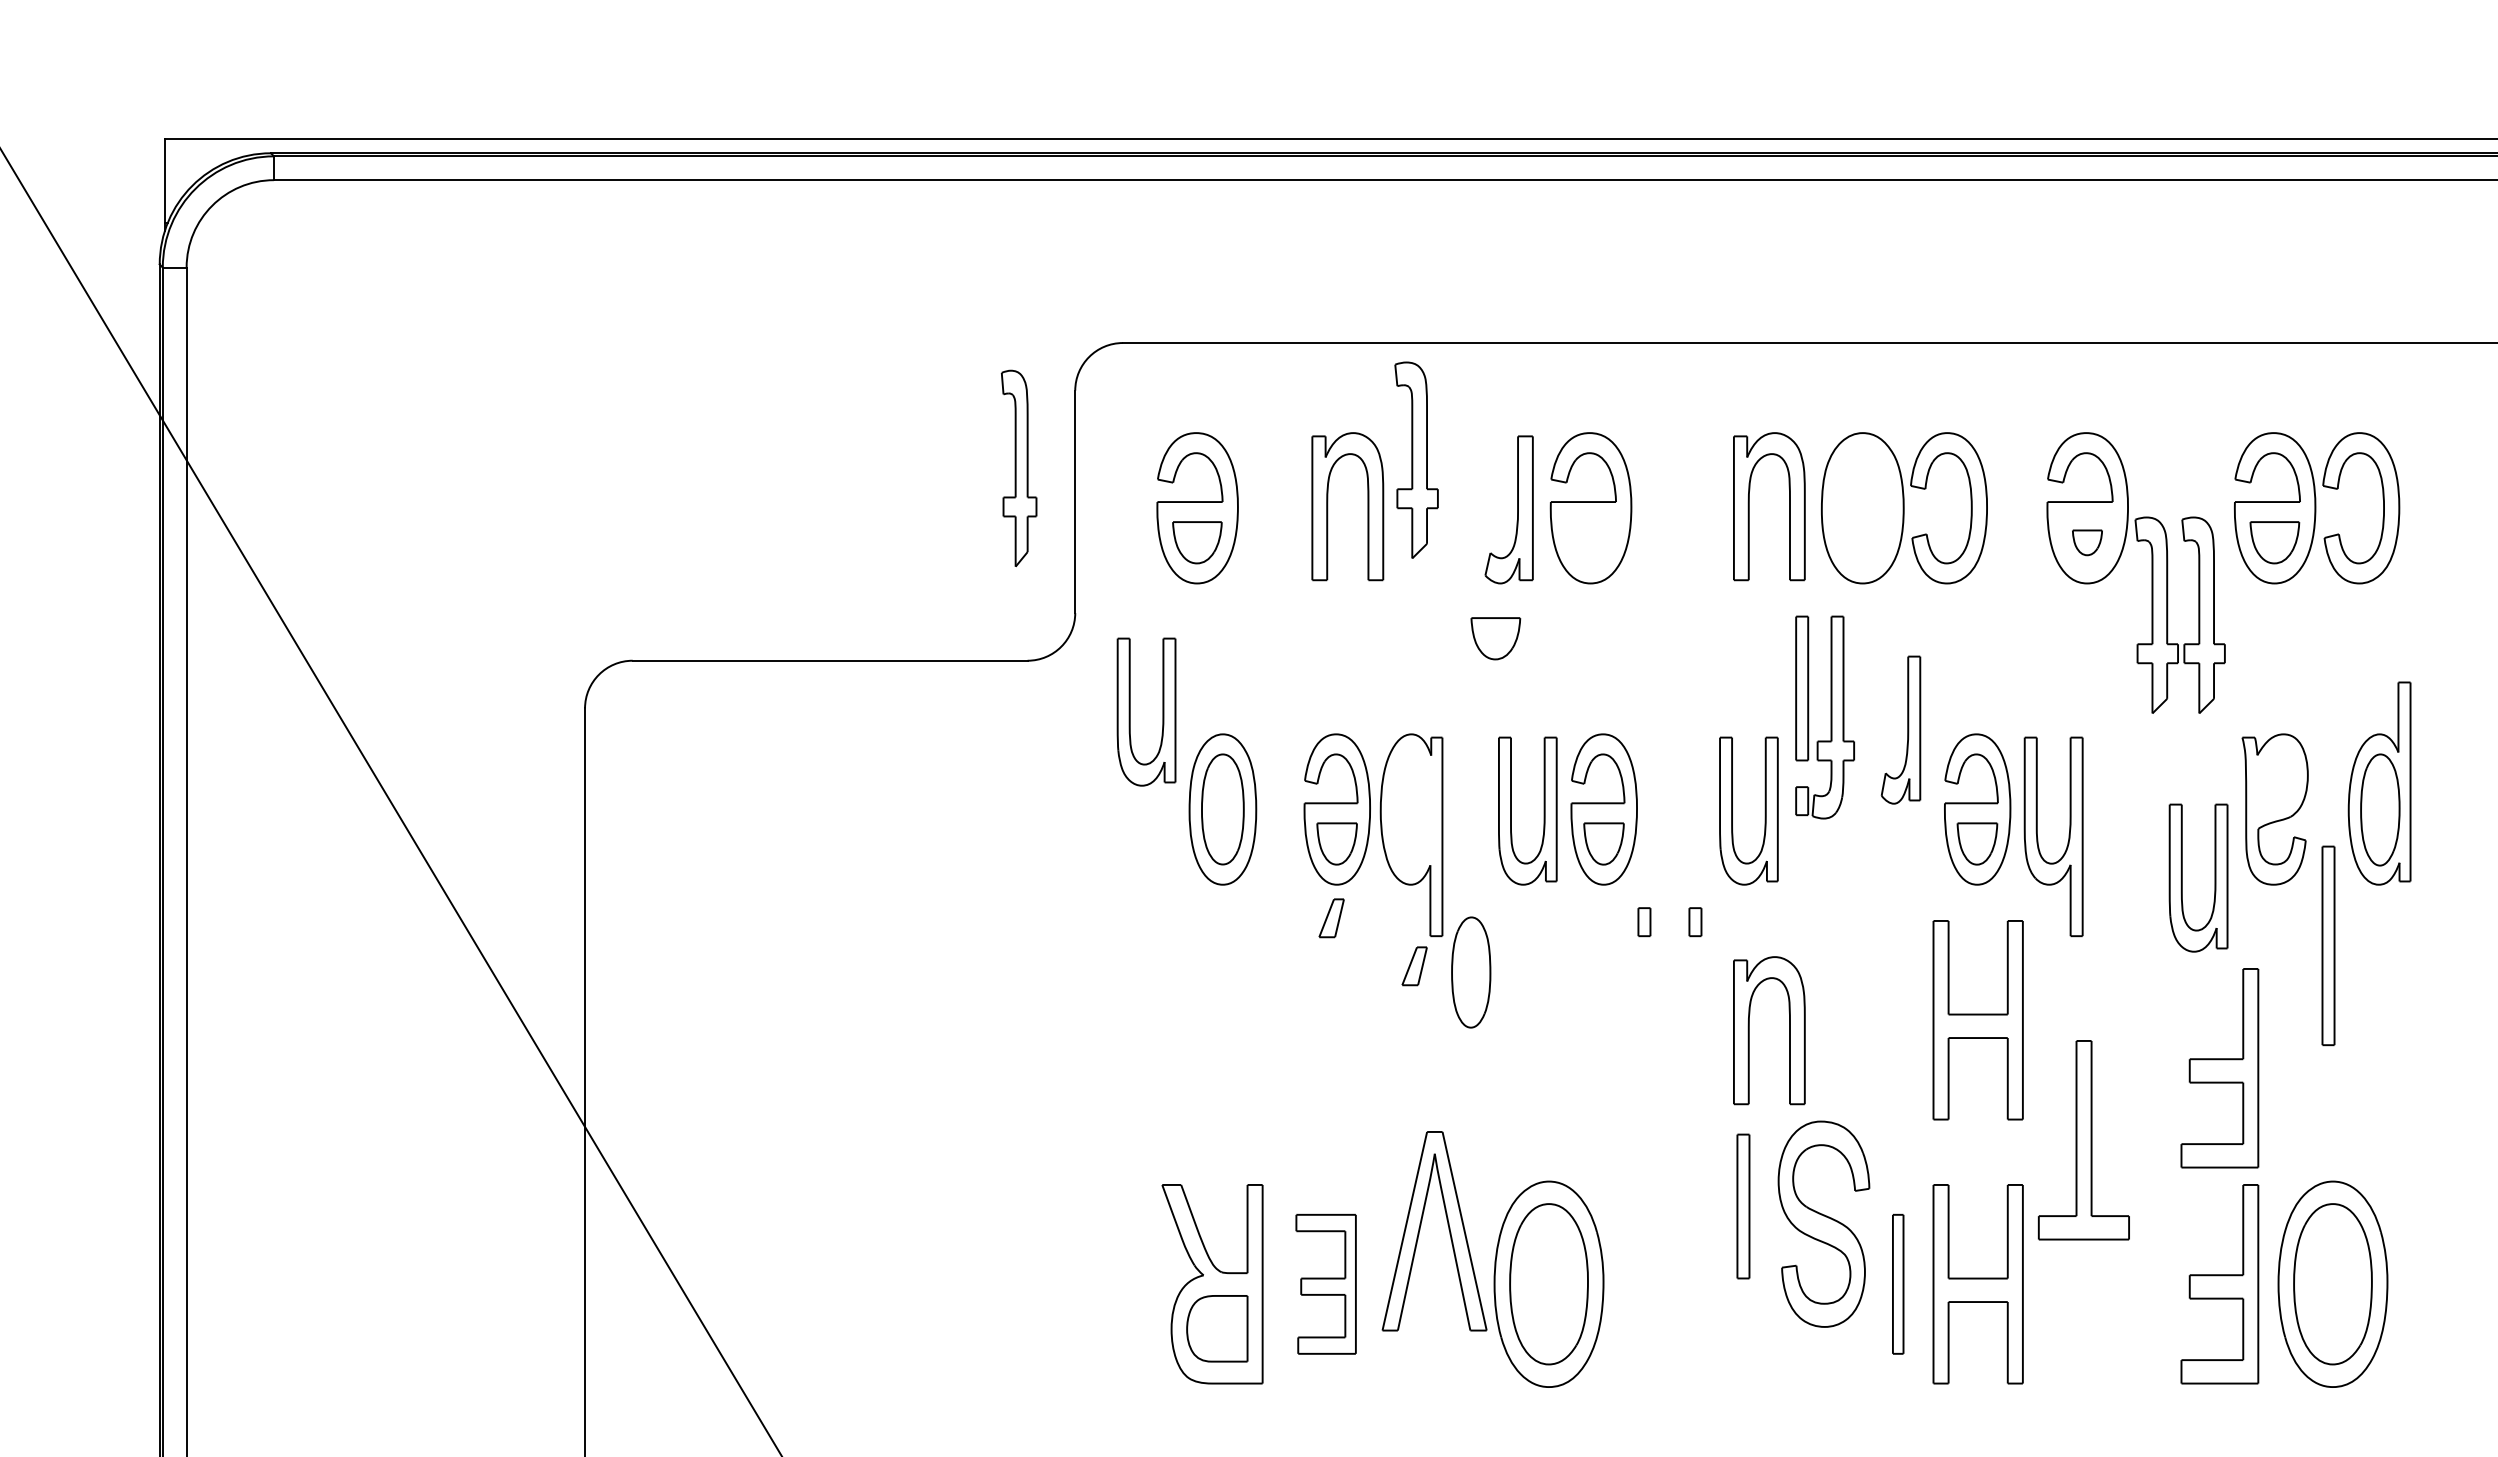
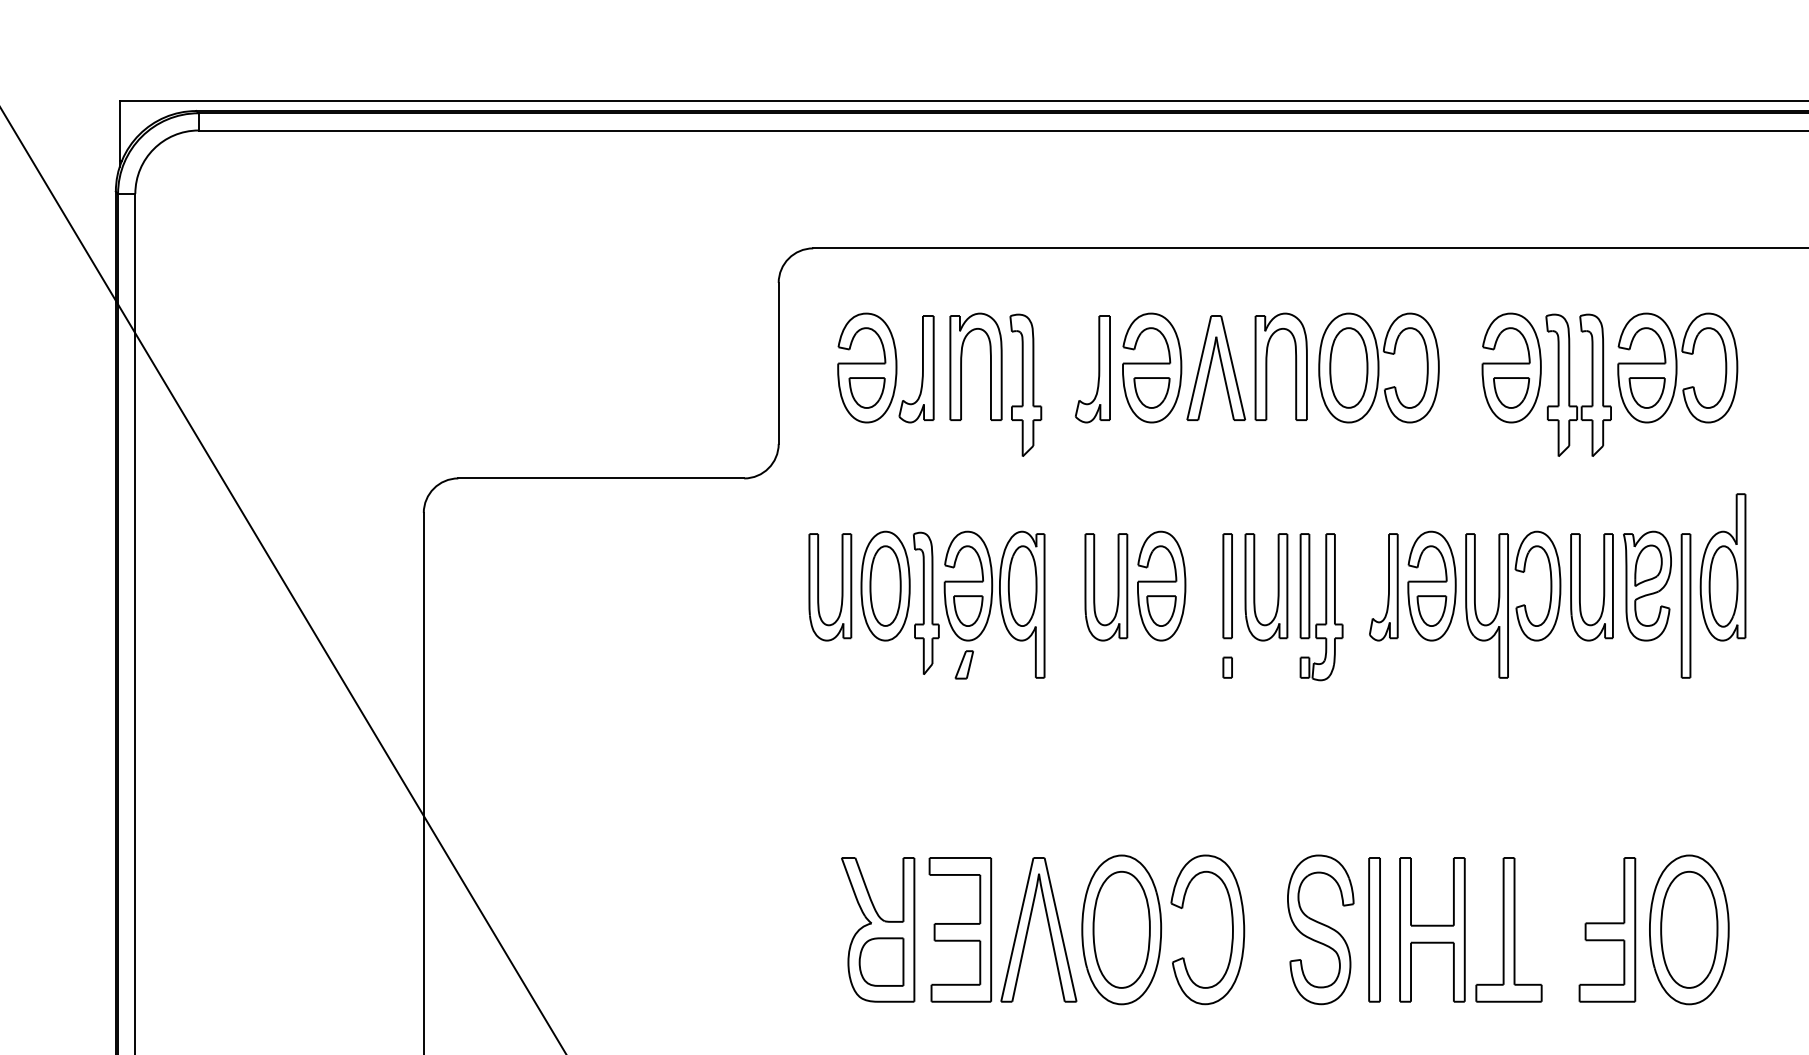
part: (1416, 459) -> (1025, 384), moved
part: (1018, 467) -> (925, 602), moved
part: (1672, 505) -> (1211, 366), added
part: (1862, 508) -> (1348, 368), added
part: (1273, 509) -> (922, 368), added
part: (2087, 542) -> (1511, 392), size x1.67
part: (2168, 614) -> (1570, 384), moved
part: (1495, 638) -> (1151, 392), moved
part: (1130, 711) -> (818, 586), moved
part: (1824, 717) -> (1321, 607), moved
part: (1907, 729) -> (1388, 586), moved
part: (2276, 781) -> (1648, 565), added
part: (2141, 809) -> (1550, 586), added
part: (2182, 877) -> (1580, 586), moved
part: (1644, 922) -> (1190, 667), removed
part: (2328, 945) -> (1686, 605), moved
part: (1414, 966) -> (1024, 699), removed
part: (1471, 972) -> (1022, 586), moved
part: (1977, 1020) -> (1431, 738), removed
part: (1749, 1030) -> (1266, 746), removed
part: (2219, 1068) -> (1607, 773), removed
part: (2083, 1140) -> (1508, 930), moved
part: (1743, 1206) -> (1227, 586), moved
part: (1823, 1223) -> (1320, 929), moved
part: (1420, 1230) -> (1028, 929), moved
part: (1701, 1283) -> (1232, 929), added
part: (1325, 1284) -> (959, 930), size x1.43
part: (1897, 1284) -> (1374, 930), size x1.43

